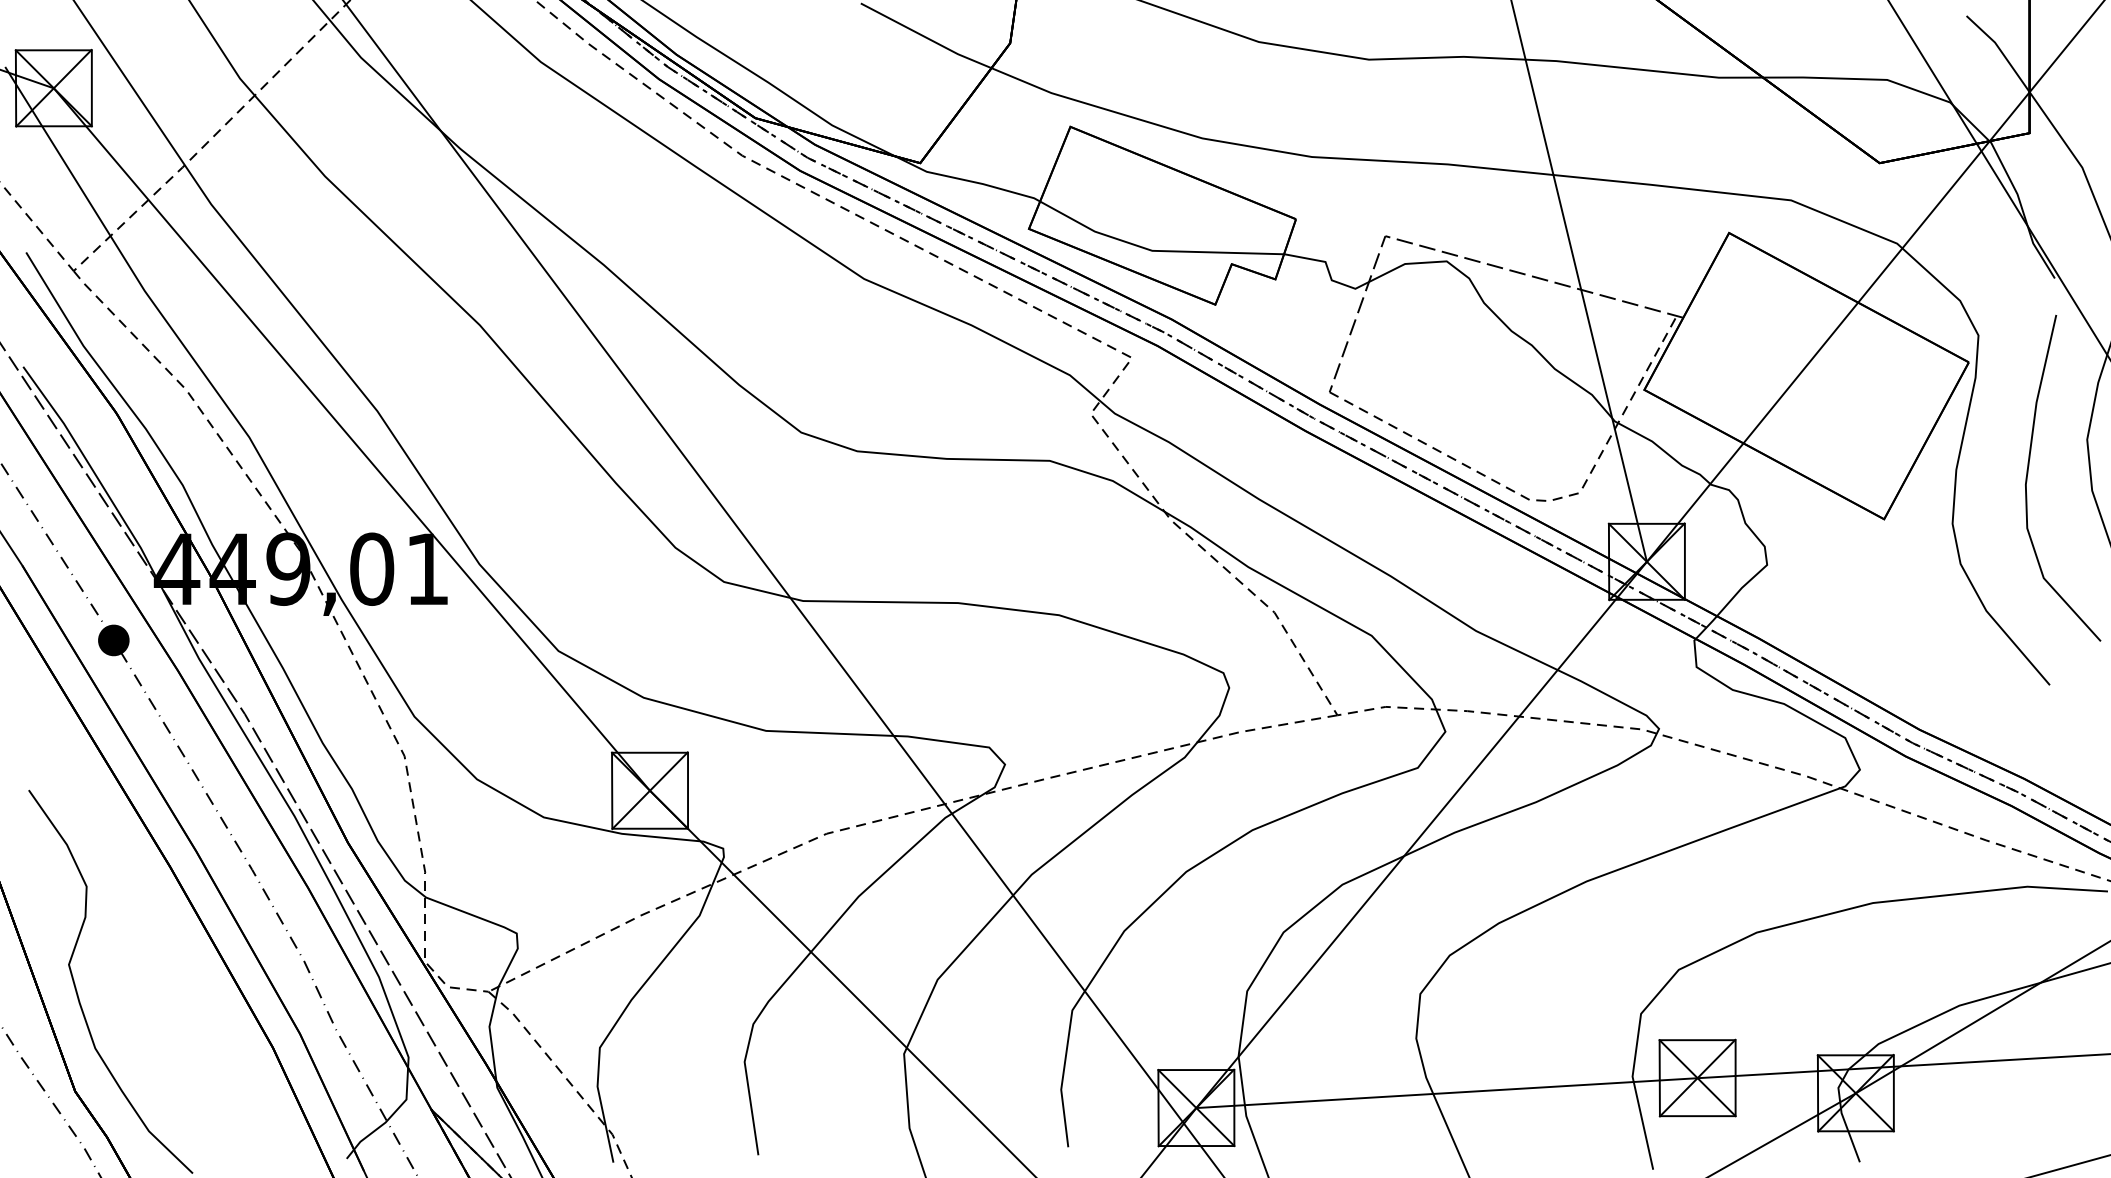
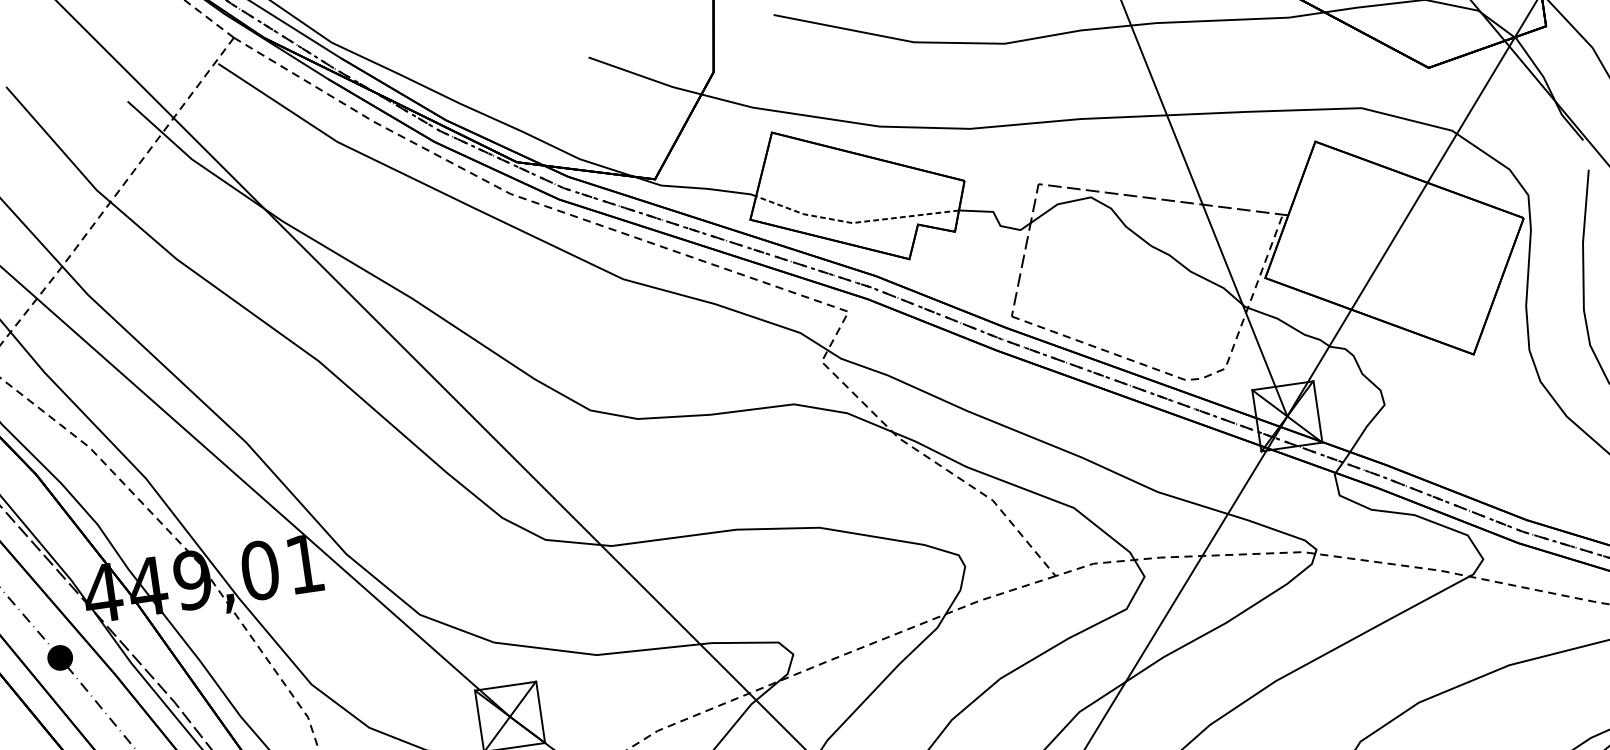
line: (1155, 250) -> (854, 222), solid -> dashed

